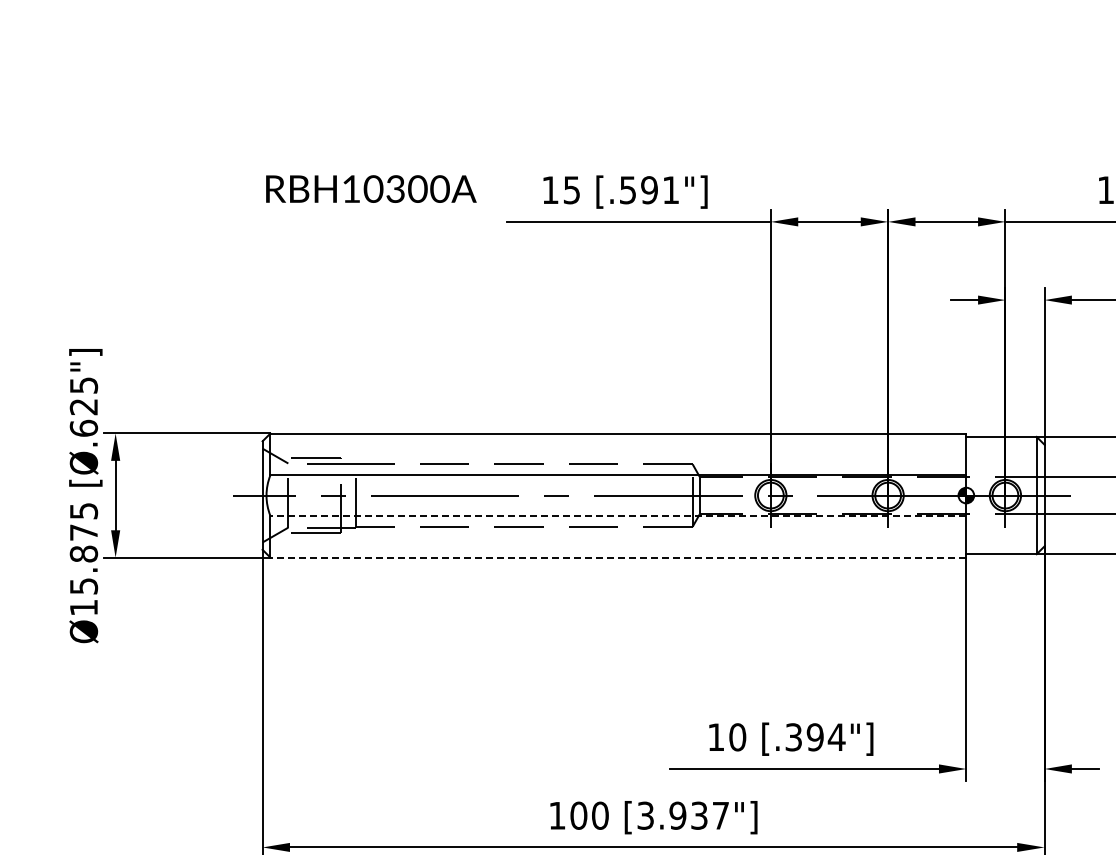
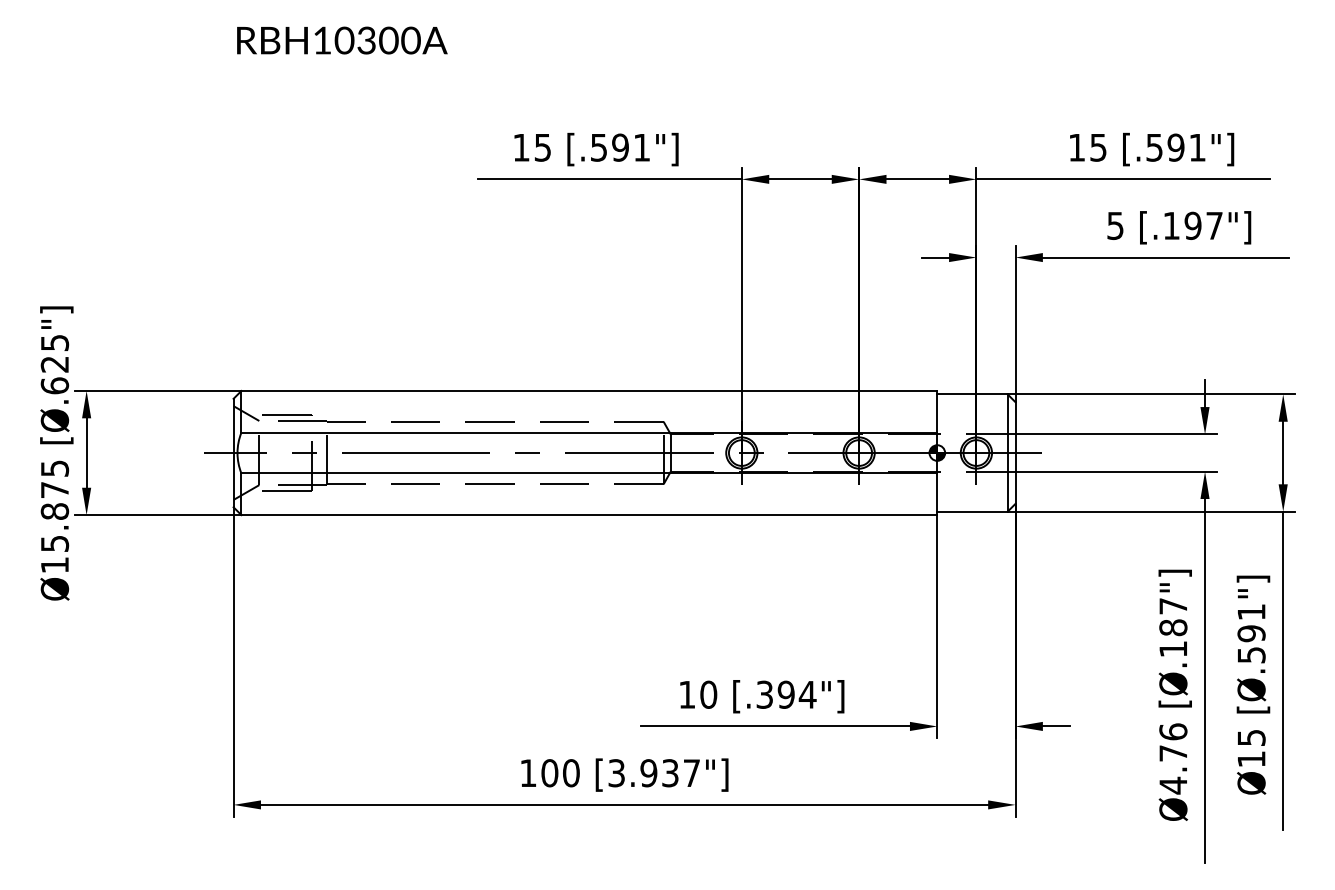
text: (371, 189) -> (342, 40), moved
line: (618, 516) -> (589, 473), dashed -> solid
line: (618, 558) -> (589, 515), dashed -> solid

